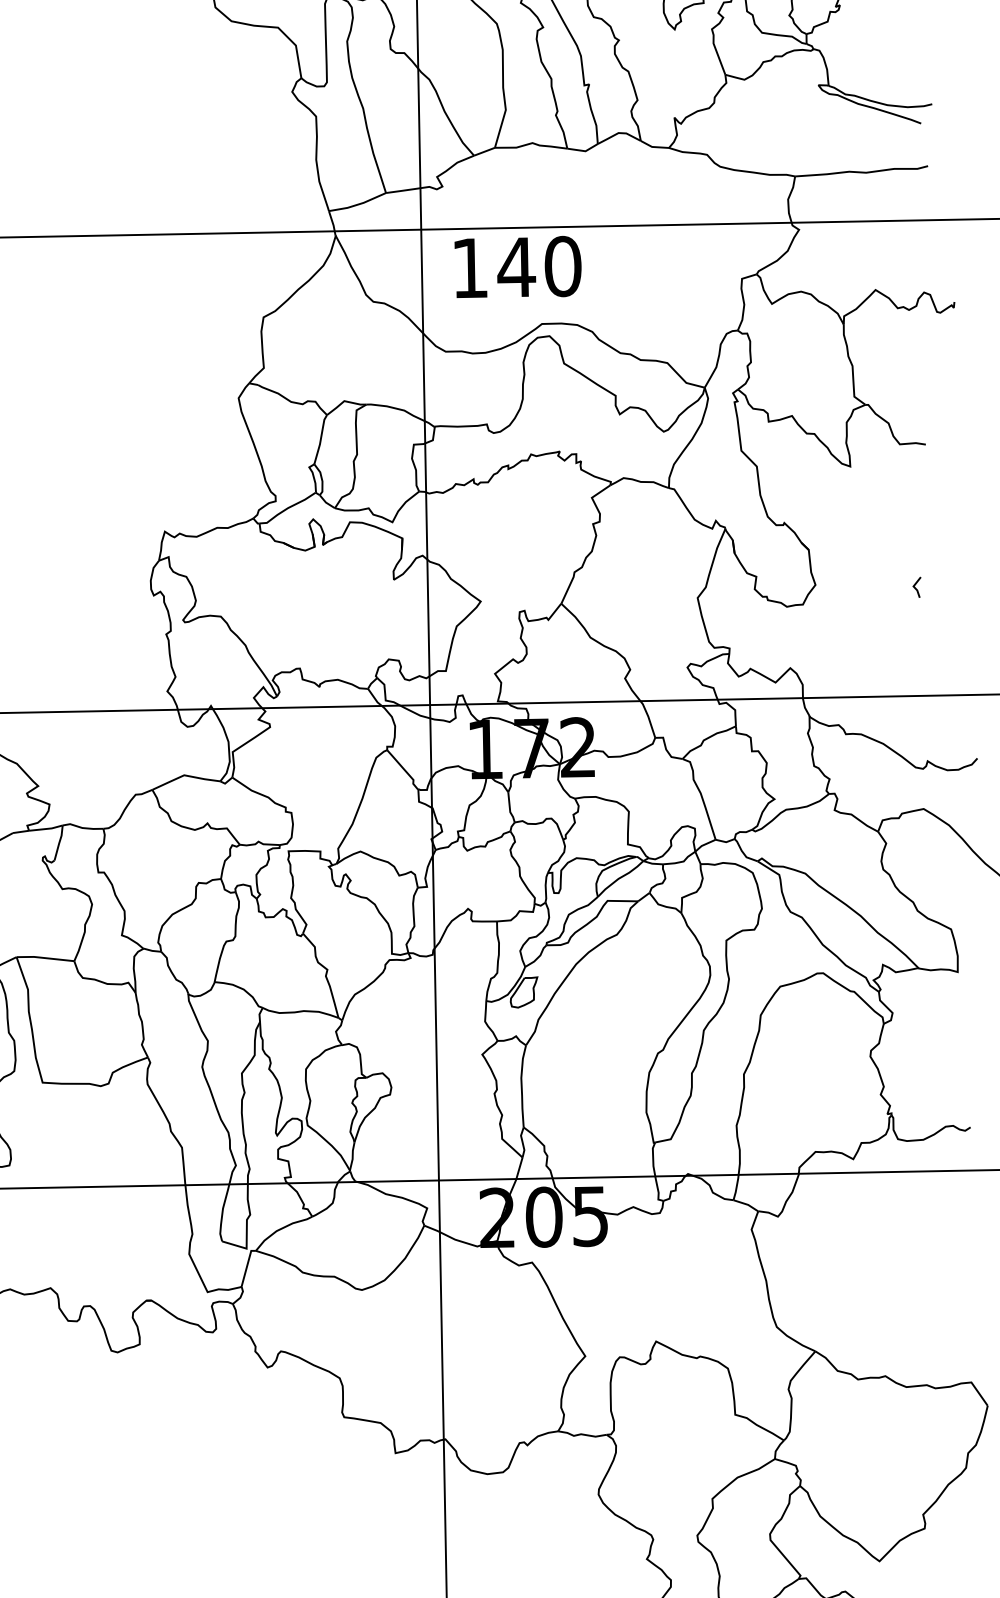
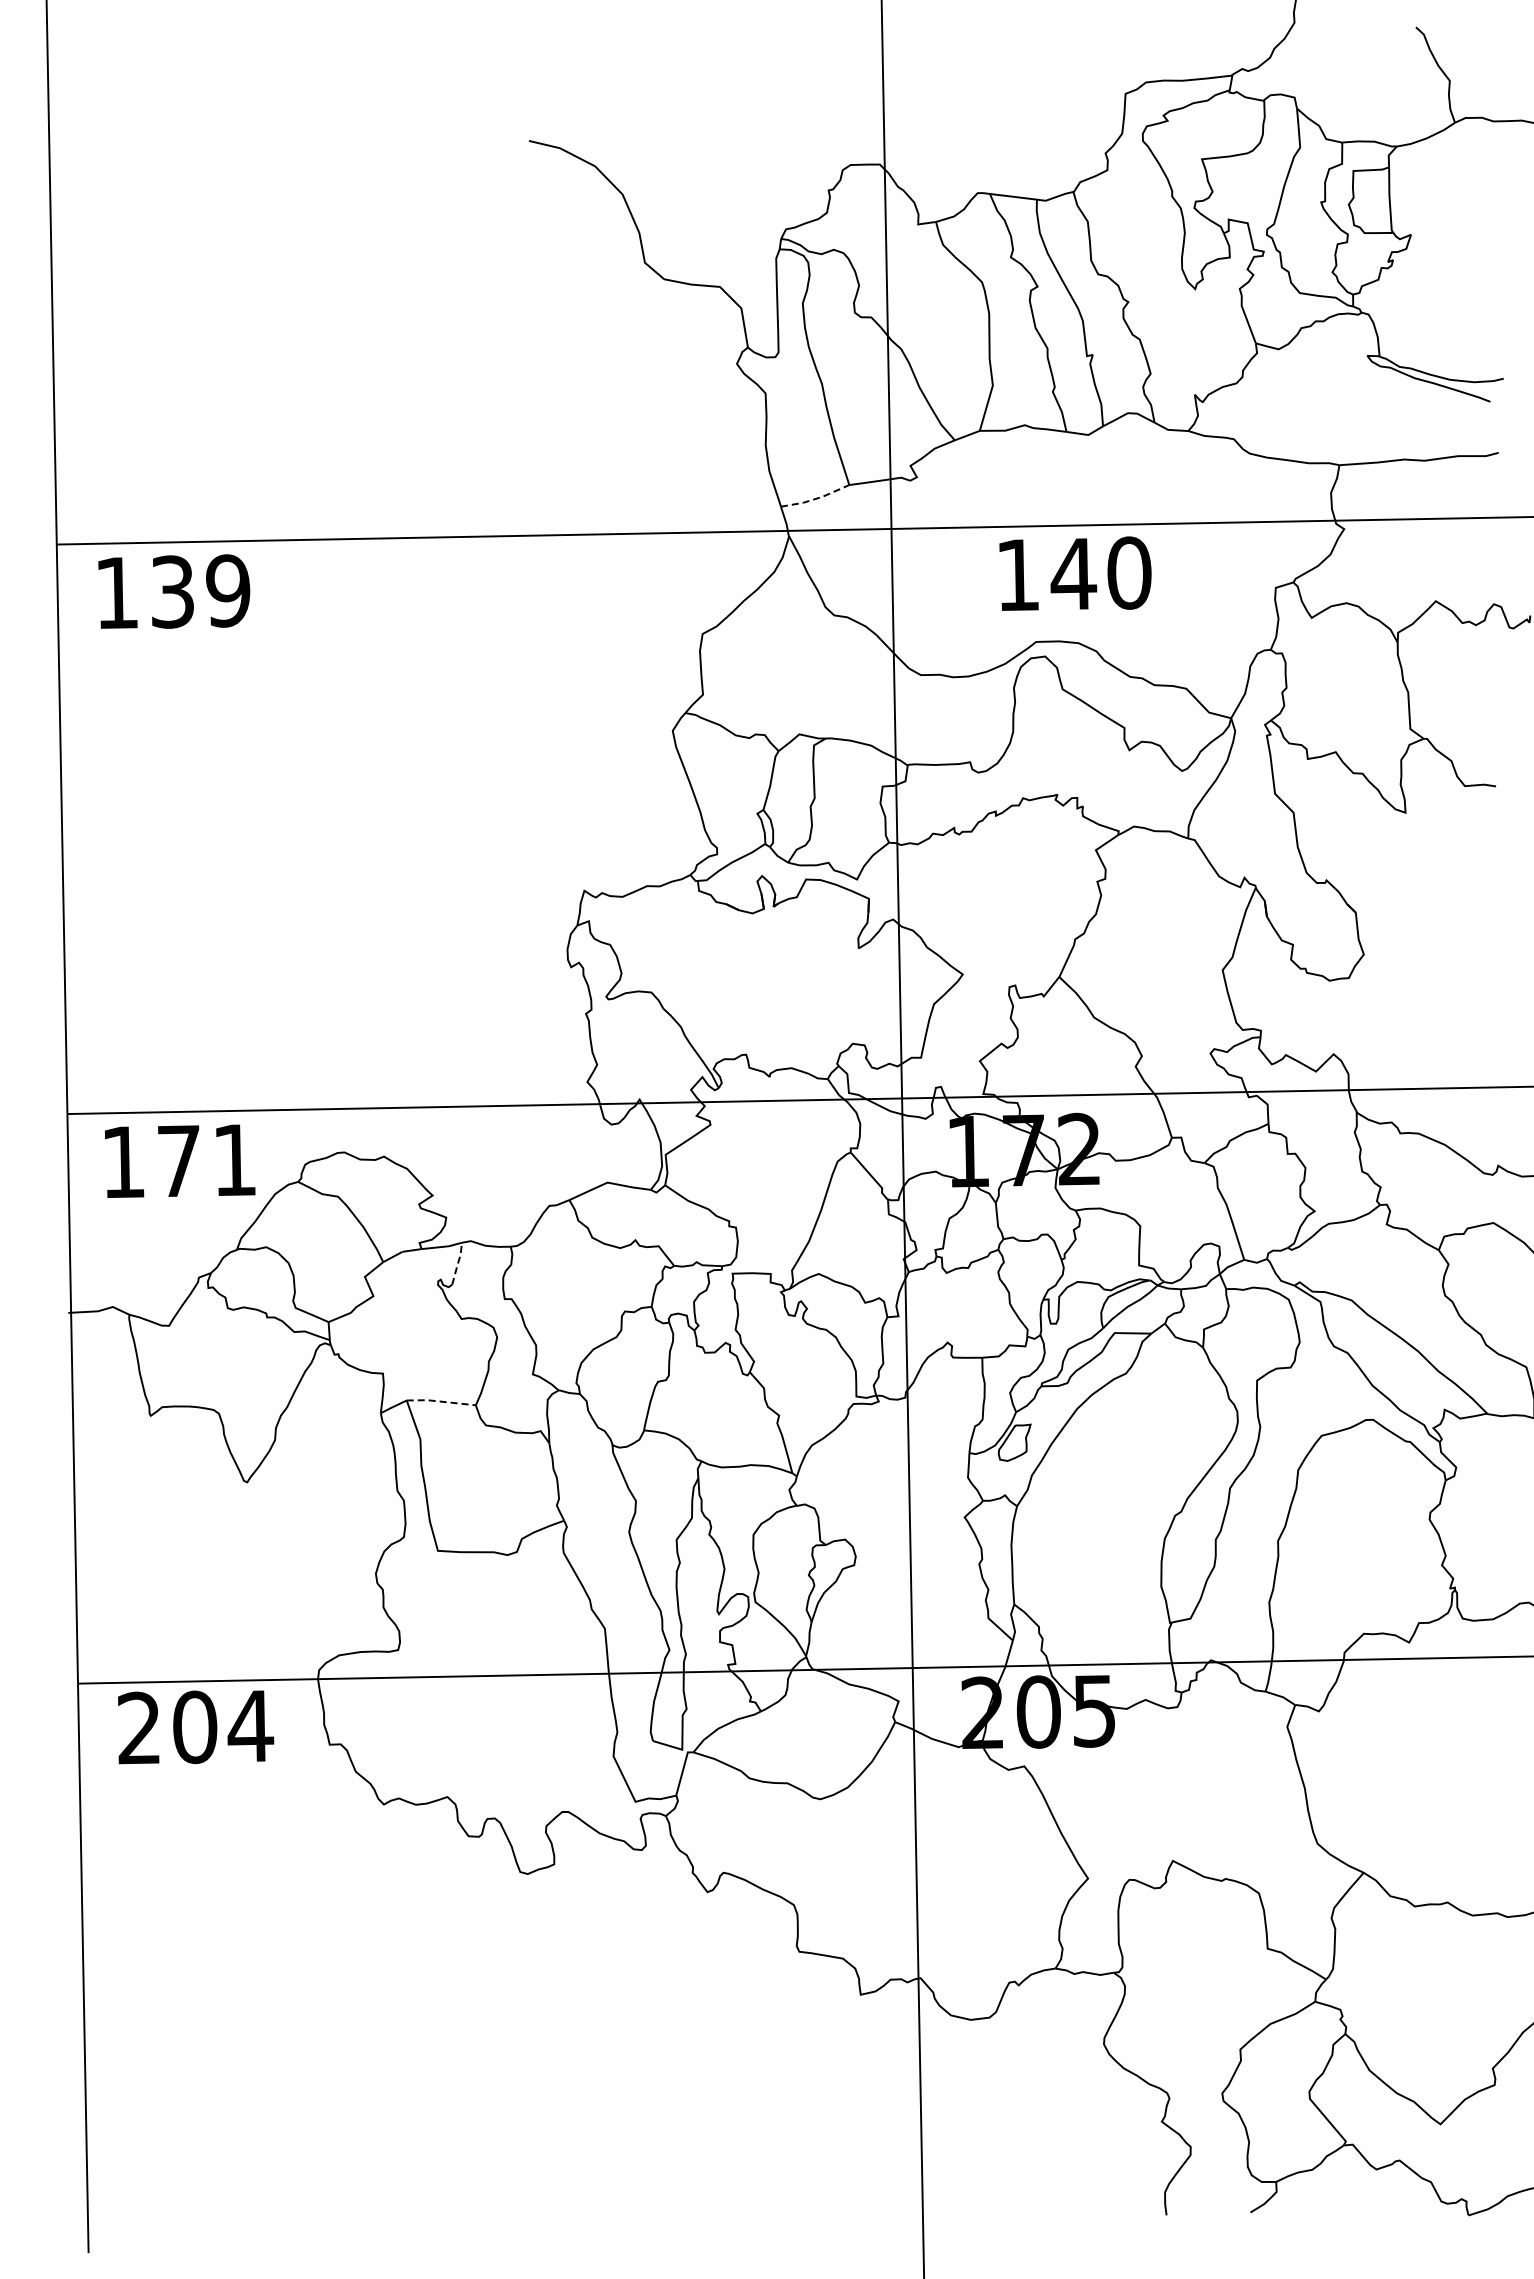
line: (358, 204) -> (816, 498), solid -> dashed
text: (518, 266) -> (1075, 573), moved
line: (916, 588) -> (1484, 958), removed
line: (59, 842) -> (458, 1263), solid -> dashed
line: (45, 957) -> (441, 1401), solid -> dashed

